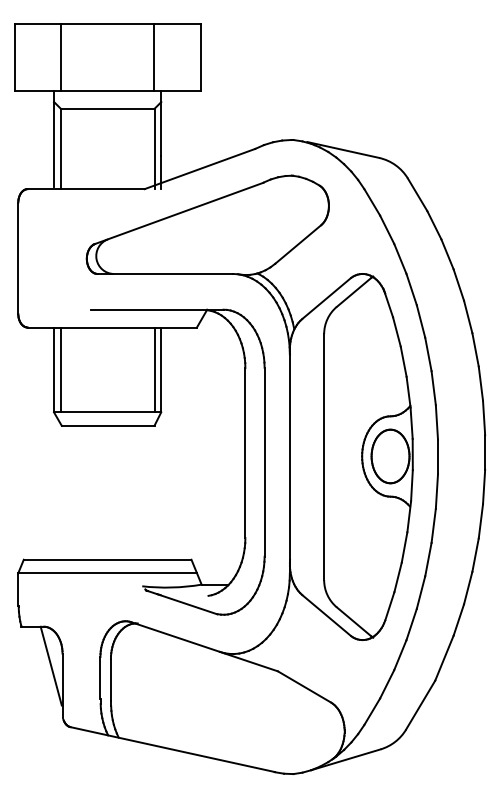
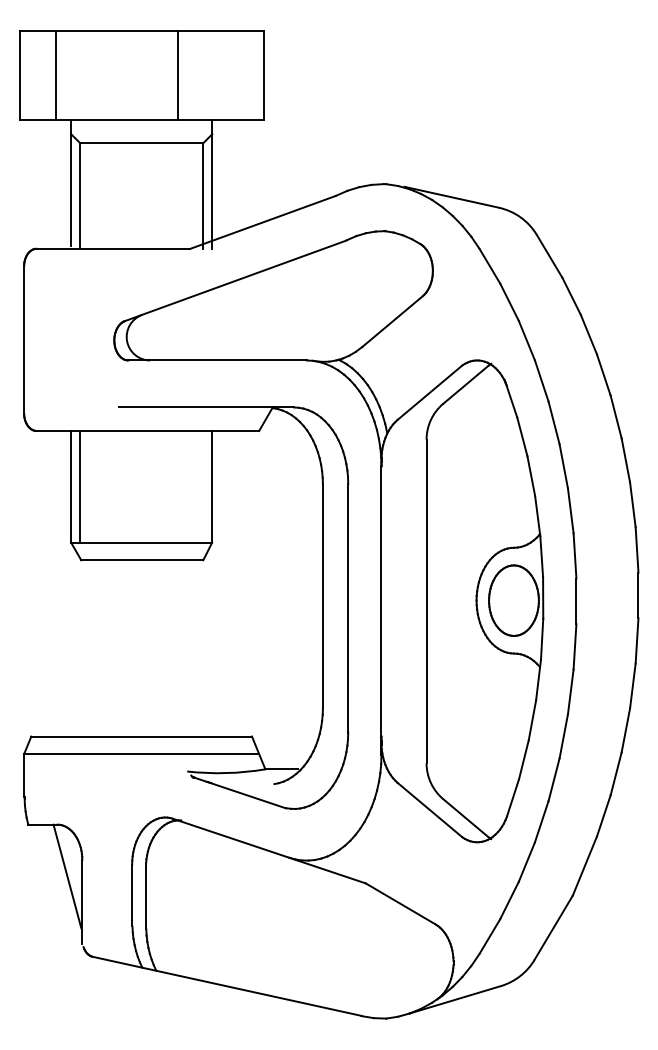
line: (61, 56) -> (55, 74), moved
line: (154, 56) -> (178, 74), moved
line: (154, 369) -> (203, 486), removed

